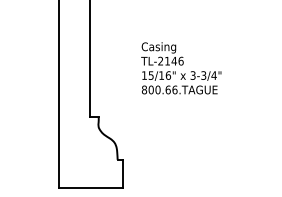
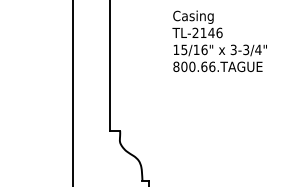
text: (181, 68) -> (220, 41), moved

